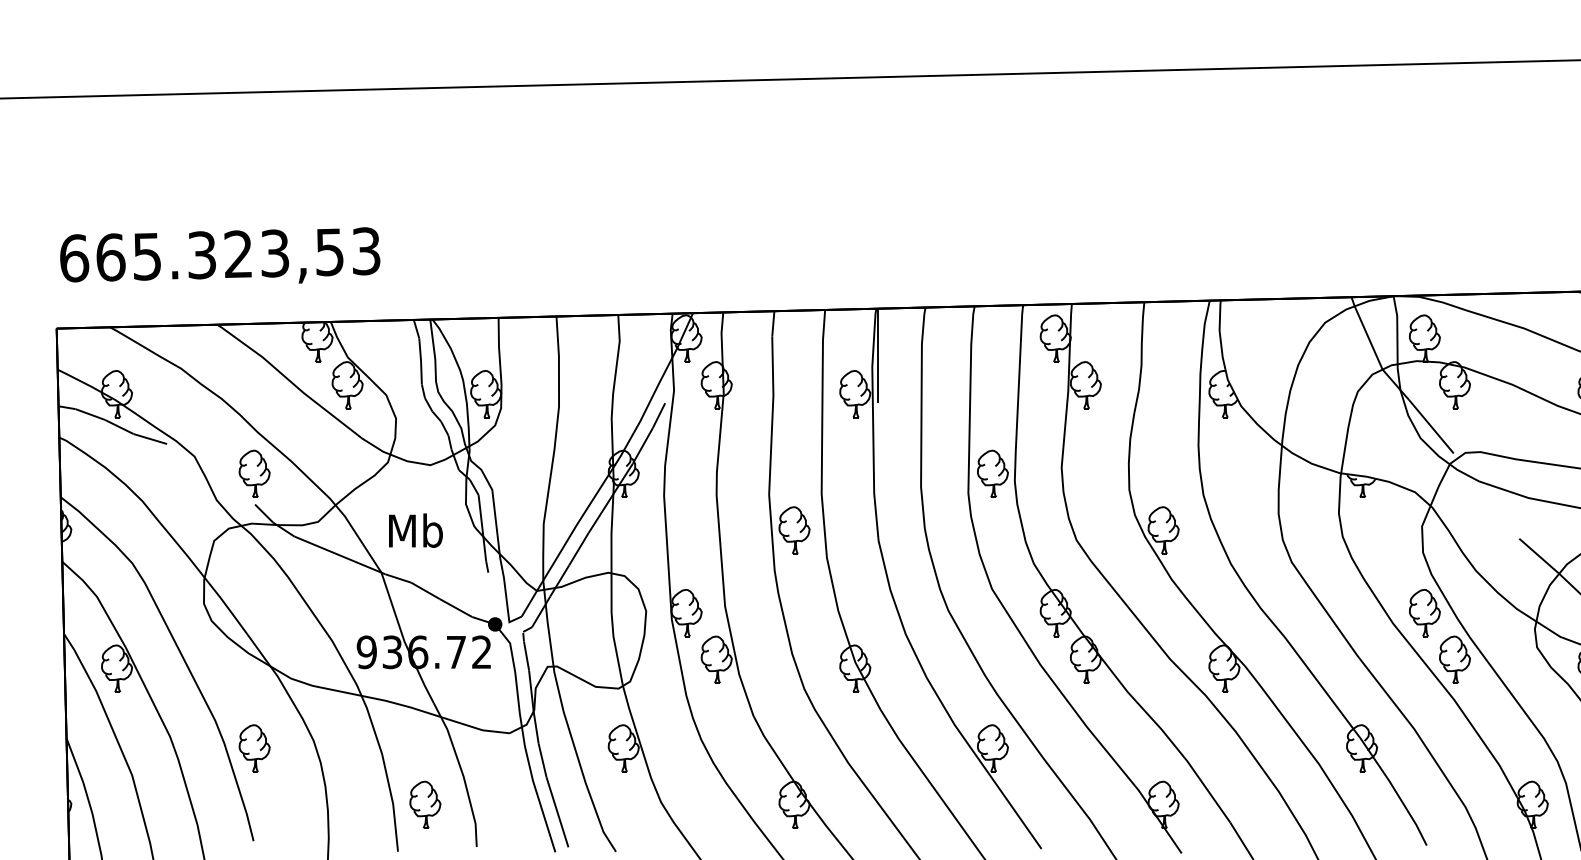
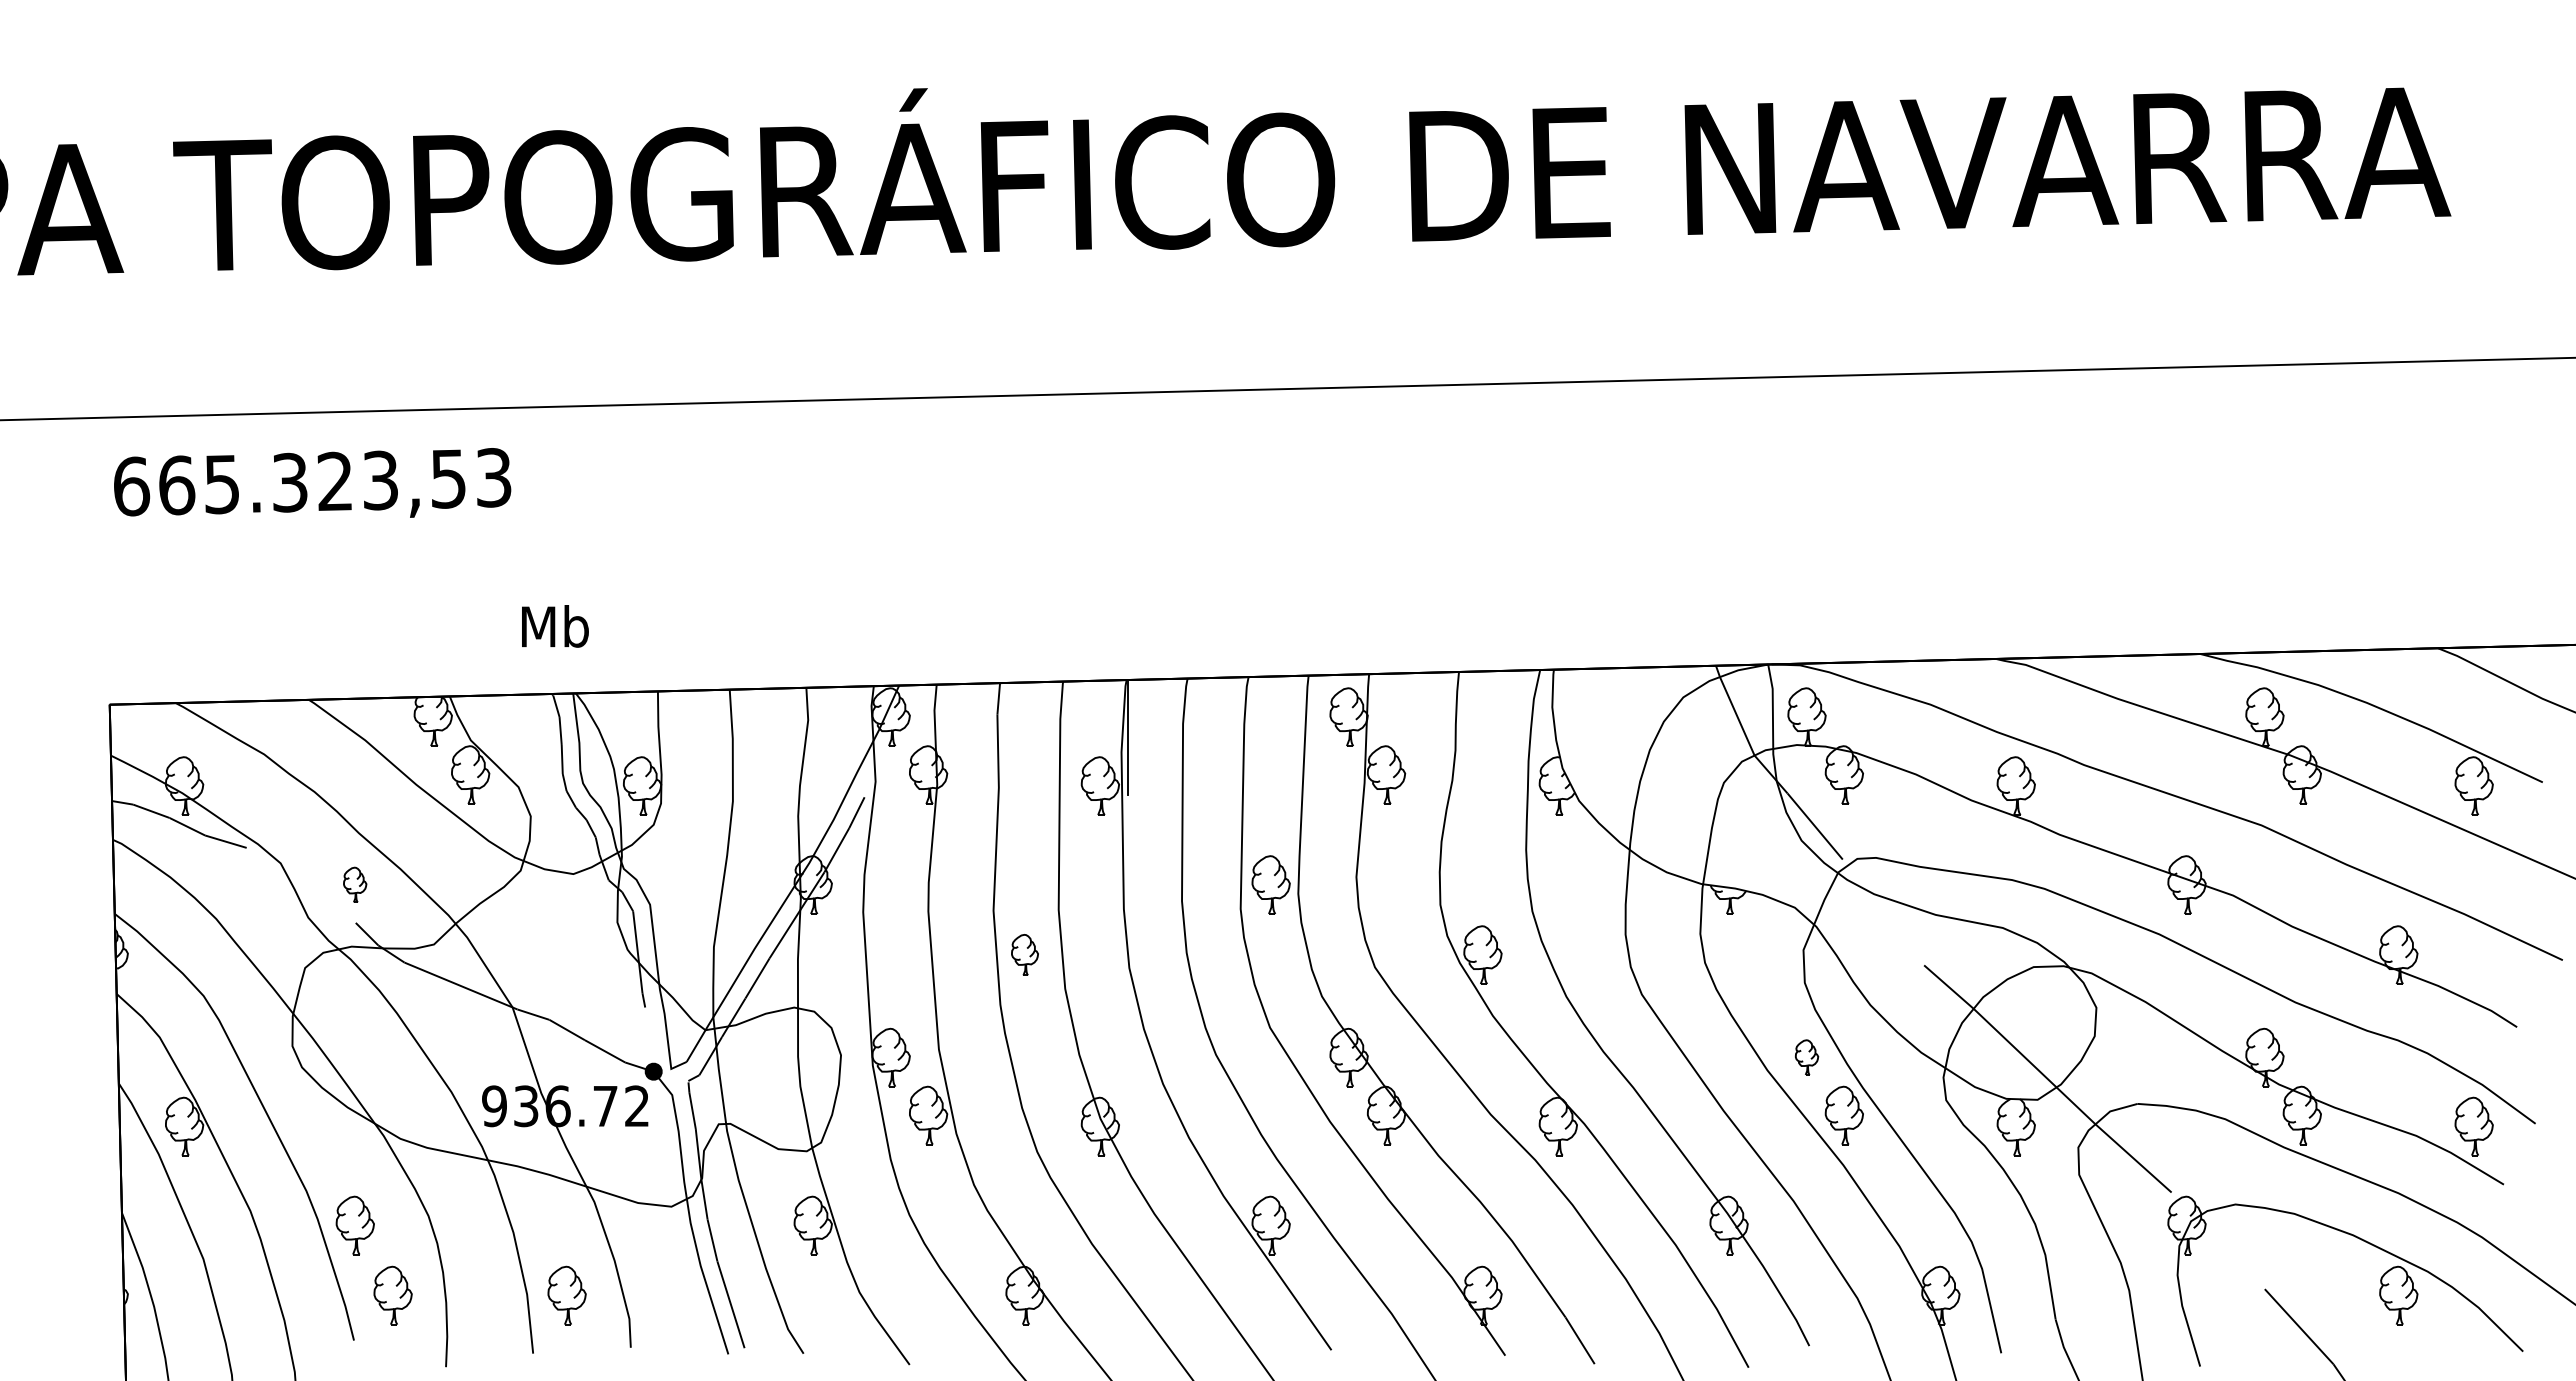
text: (220, 255) -> (312, 482), moved
part: (254, 473) -> (354, 884), size x0.6
part: (794, 529) -> (1024, 954), size x0.7
text: (416, 530) -> (555, 626), moved
part: (1424, 613) -> (1806, 1057), size x0.6
part: (284, 804) -> (392, 1295), added

